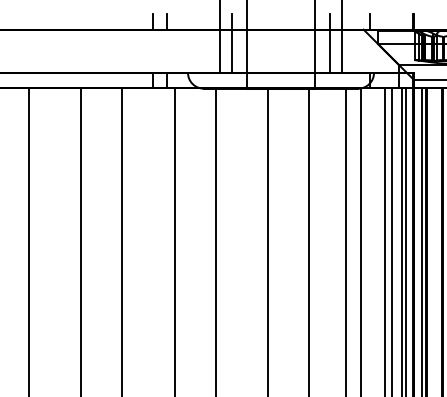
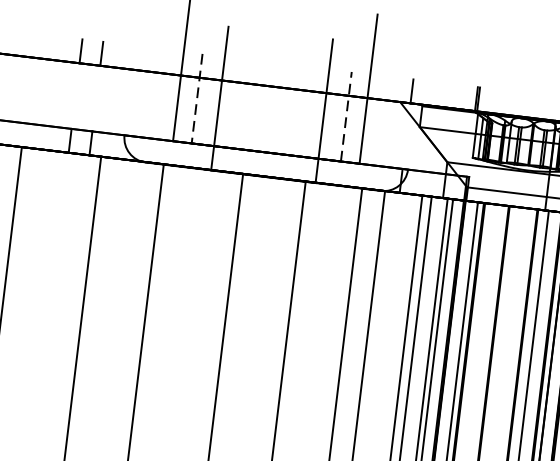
line: (329, 42) -> (345, 115), solid -> dashed
line: (232, 43) -> (197, 98), solid -> dashed

